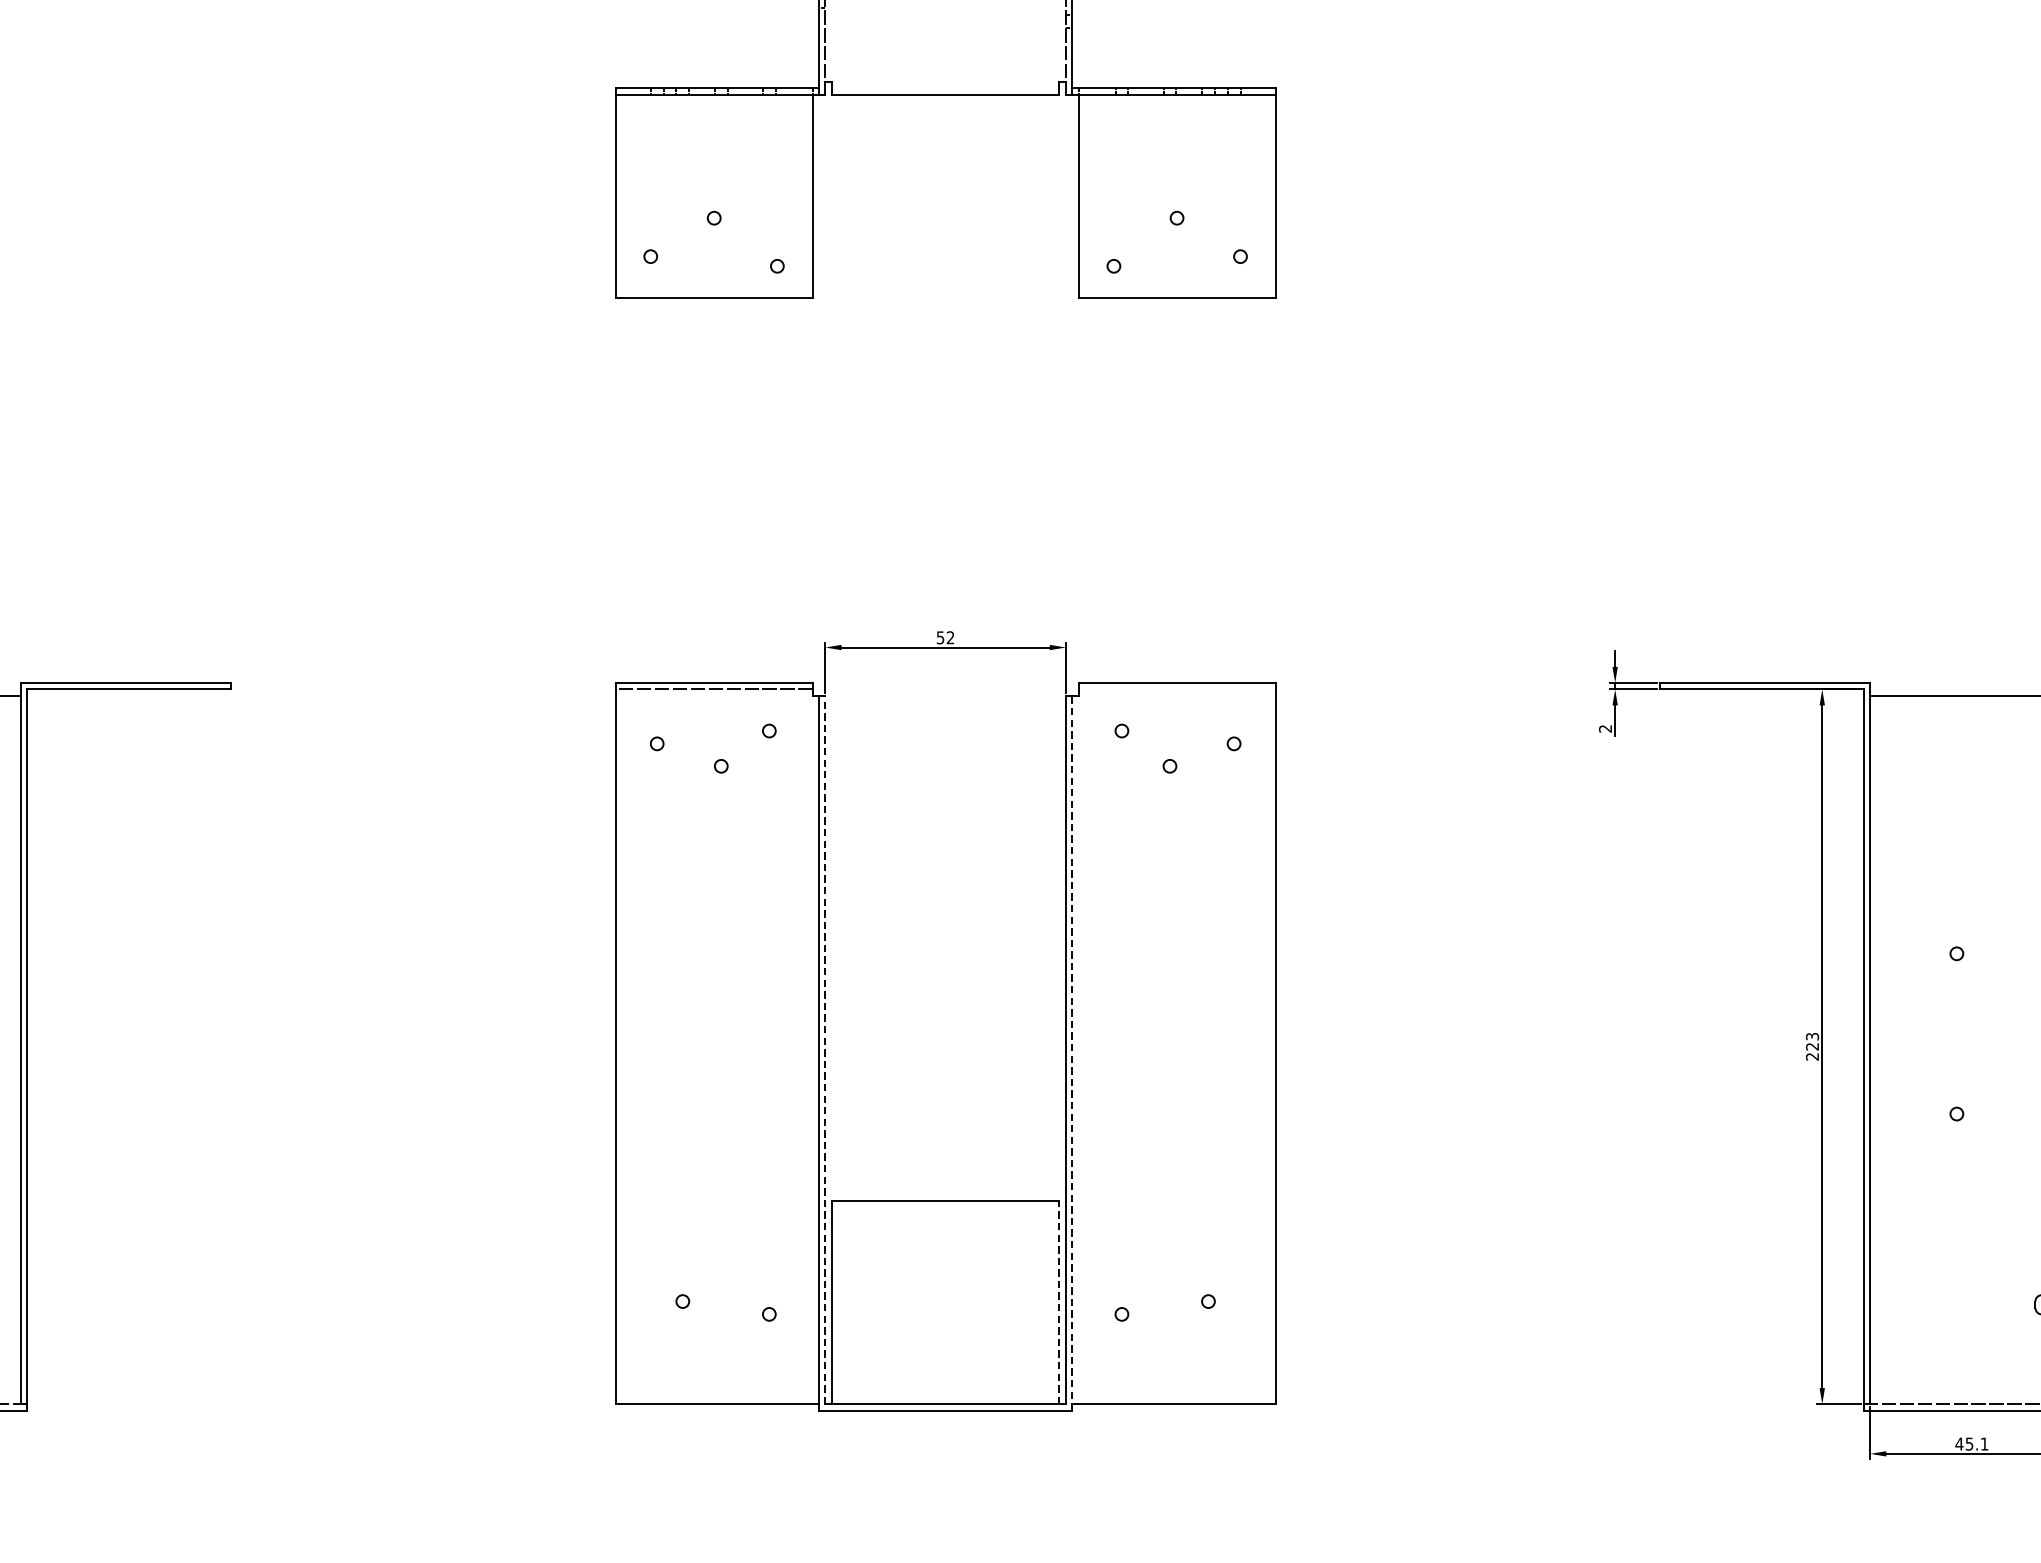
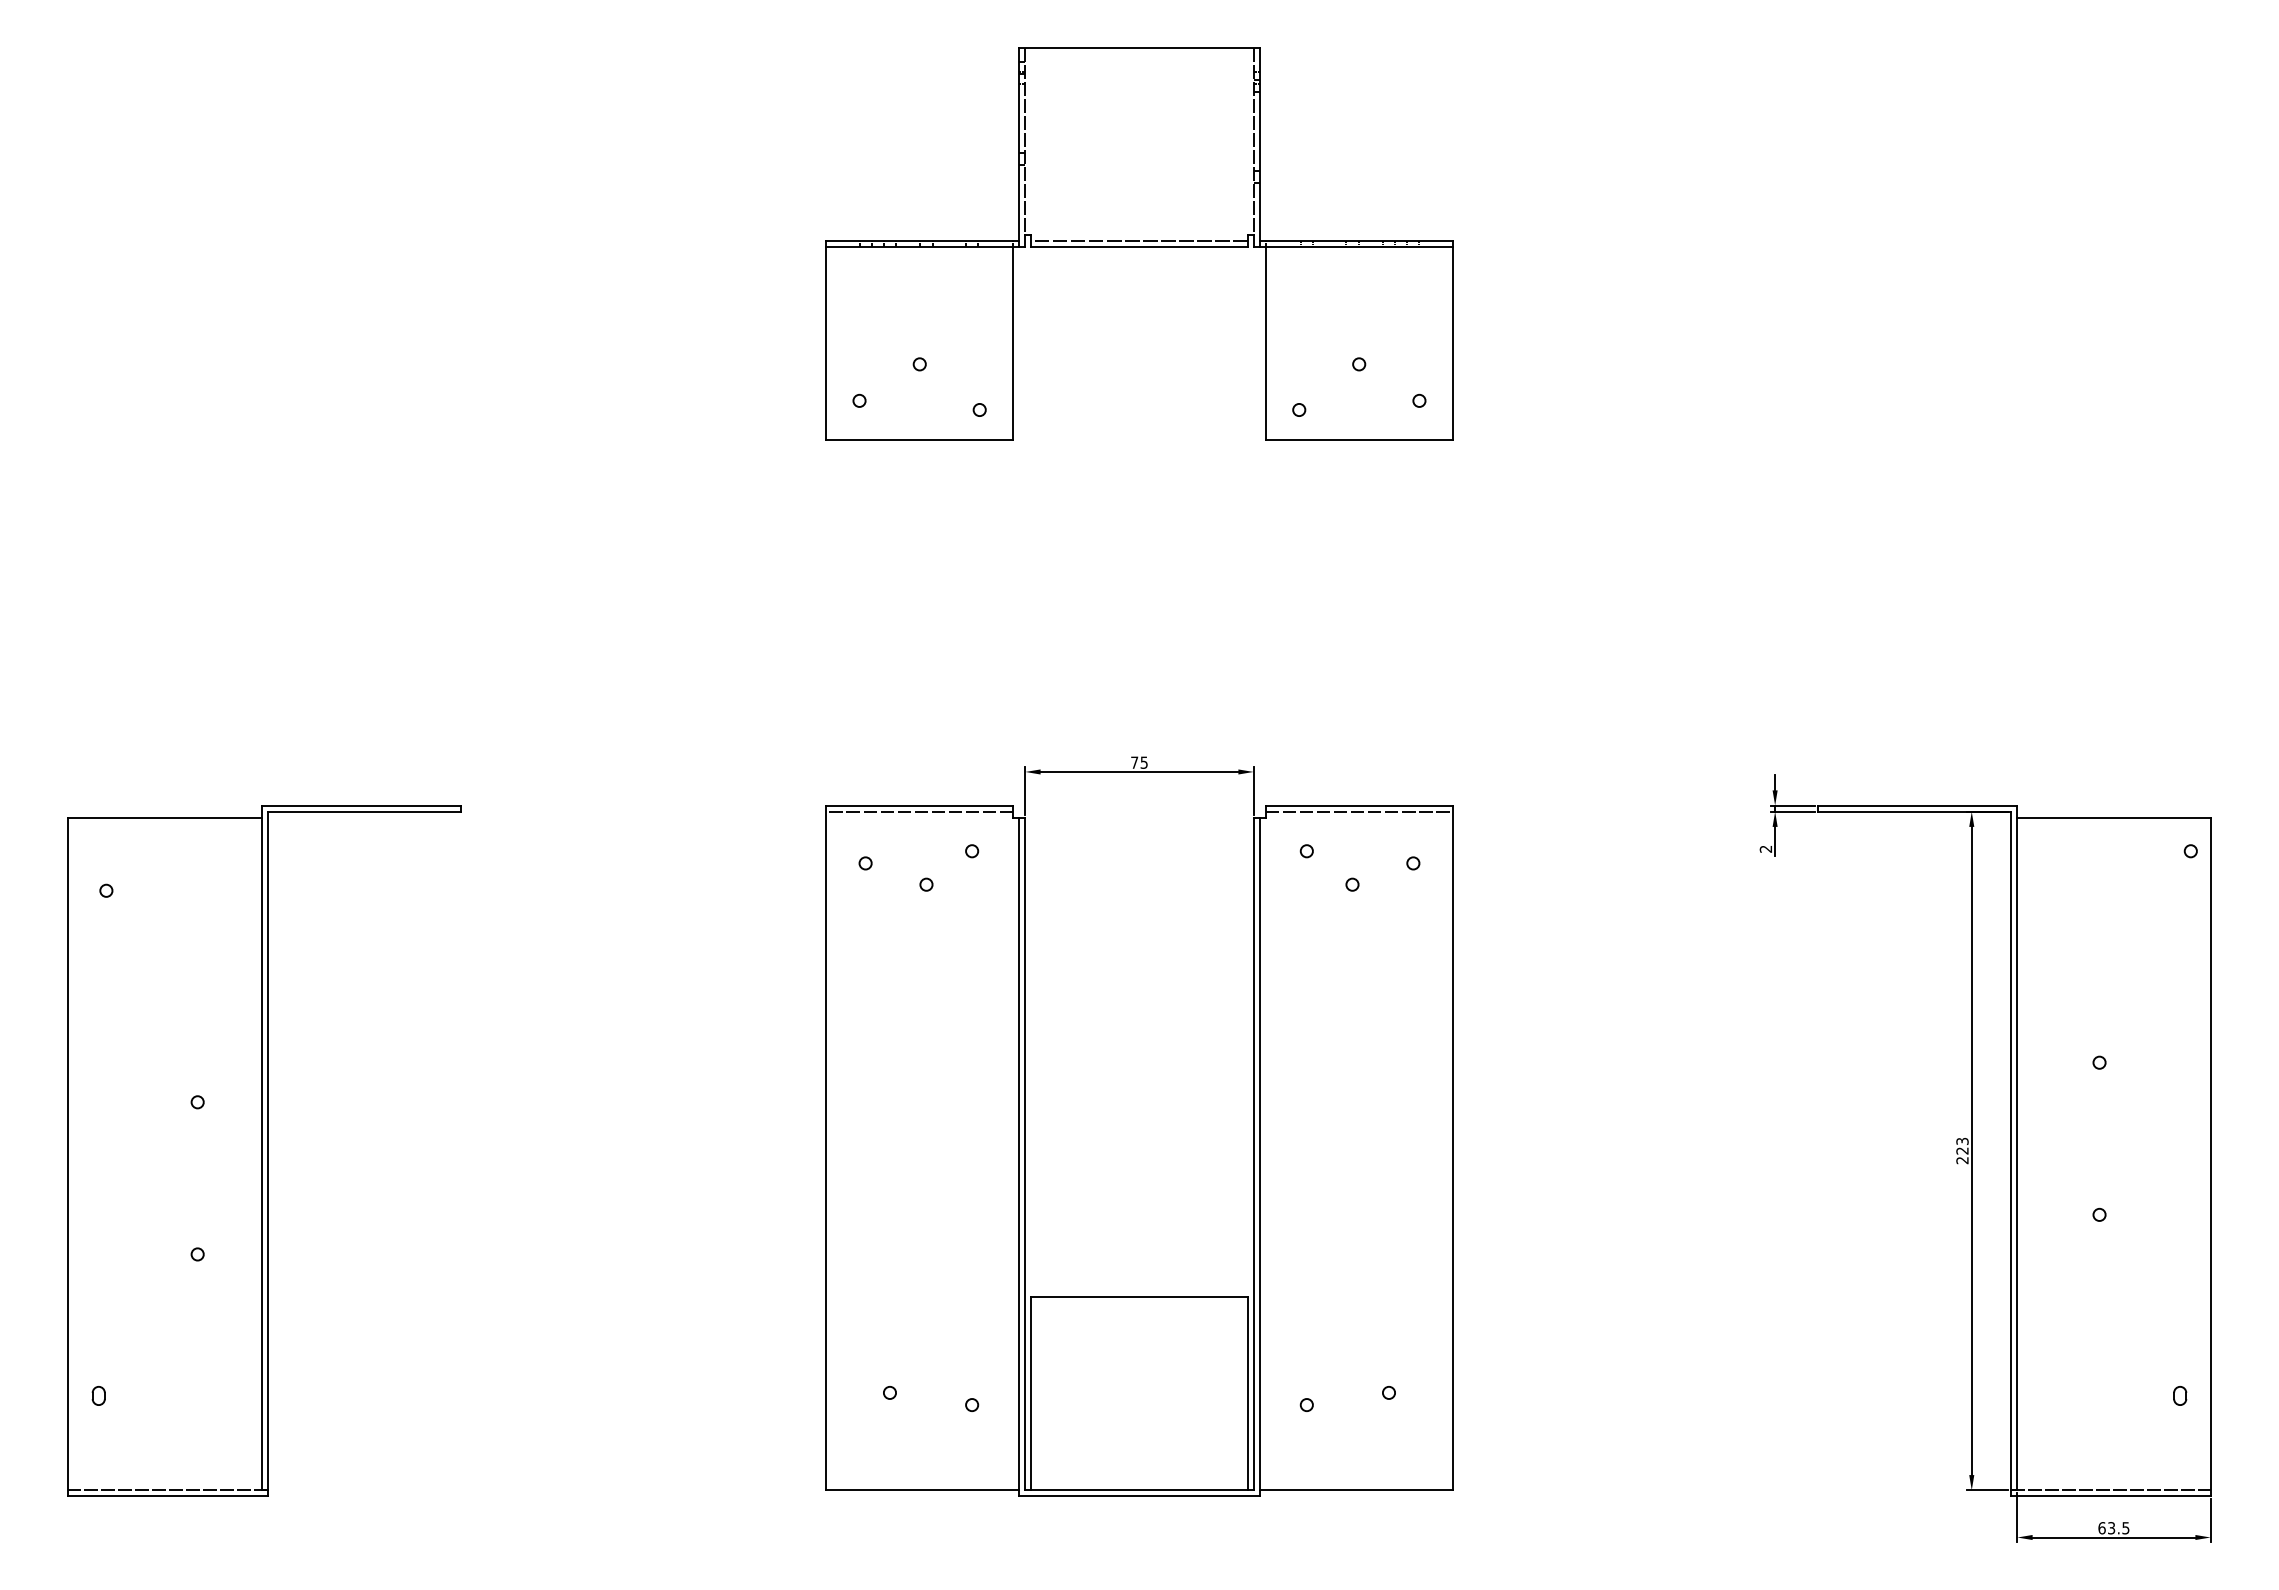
line: (945, 88) -> (1139, 241), added
text: (945, 637) -> (1139, 762), 52 -> 75
line: (1176, 689) -> (1358, 811), added
line: (825, 1049) -> (1025, 1153), dashed -> solid
line: (1072, 1052) -> (1259, 1156), dashed -> solid
line: (1059, 1302) -> (1247, 1393), dashed -> solid
text: (1971, 1444) -> (2113, 1528), 45.1 -> 63.5

